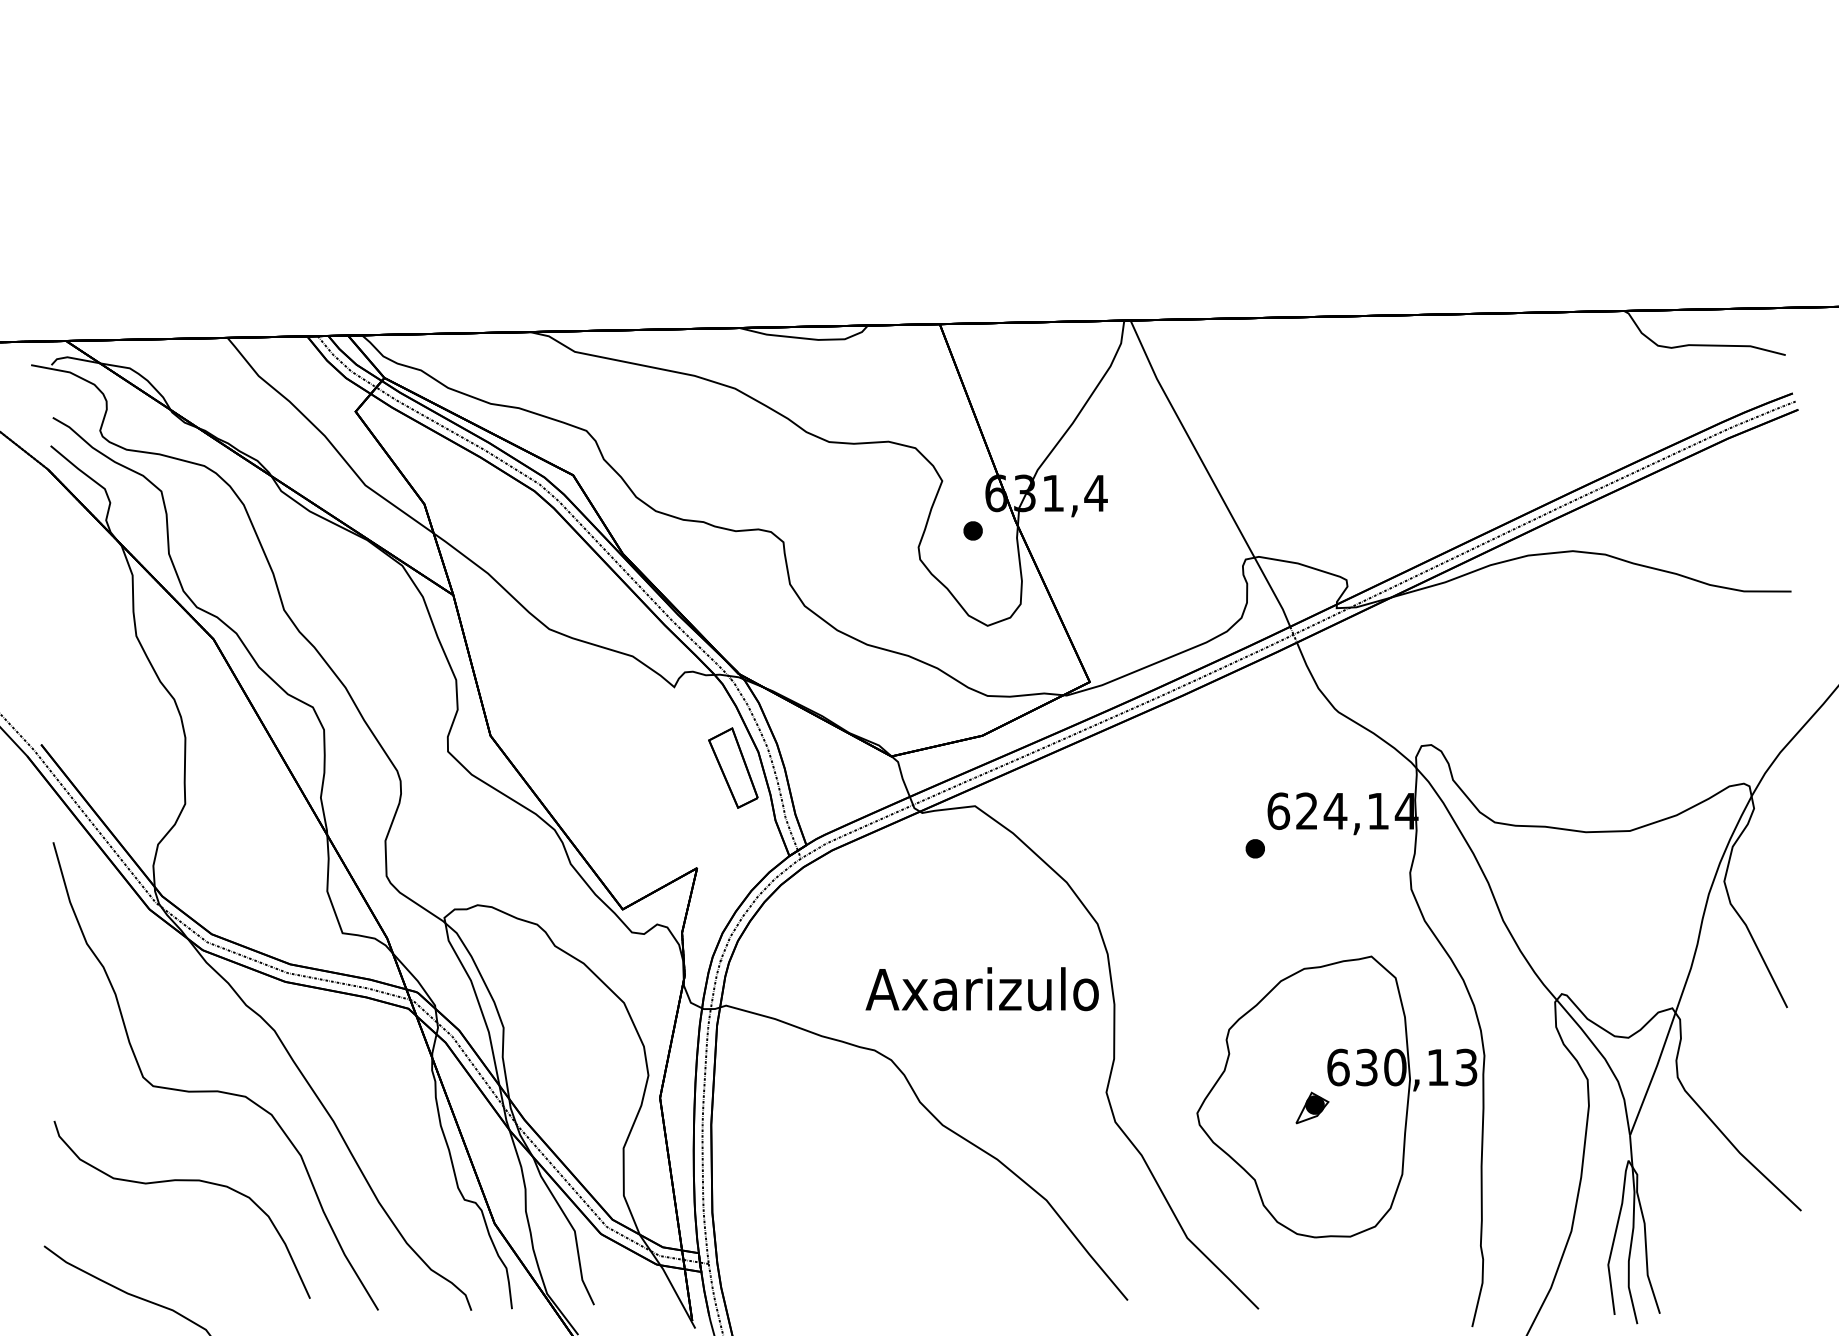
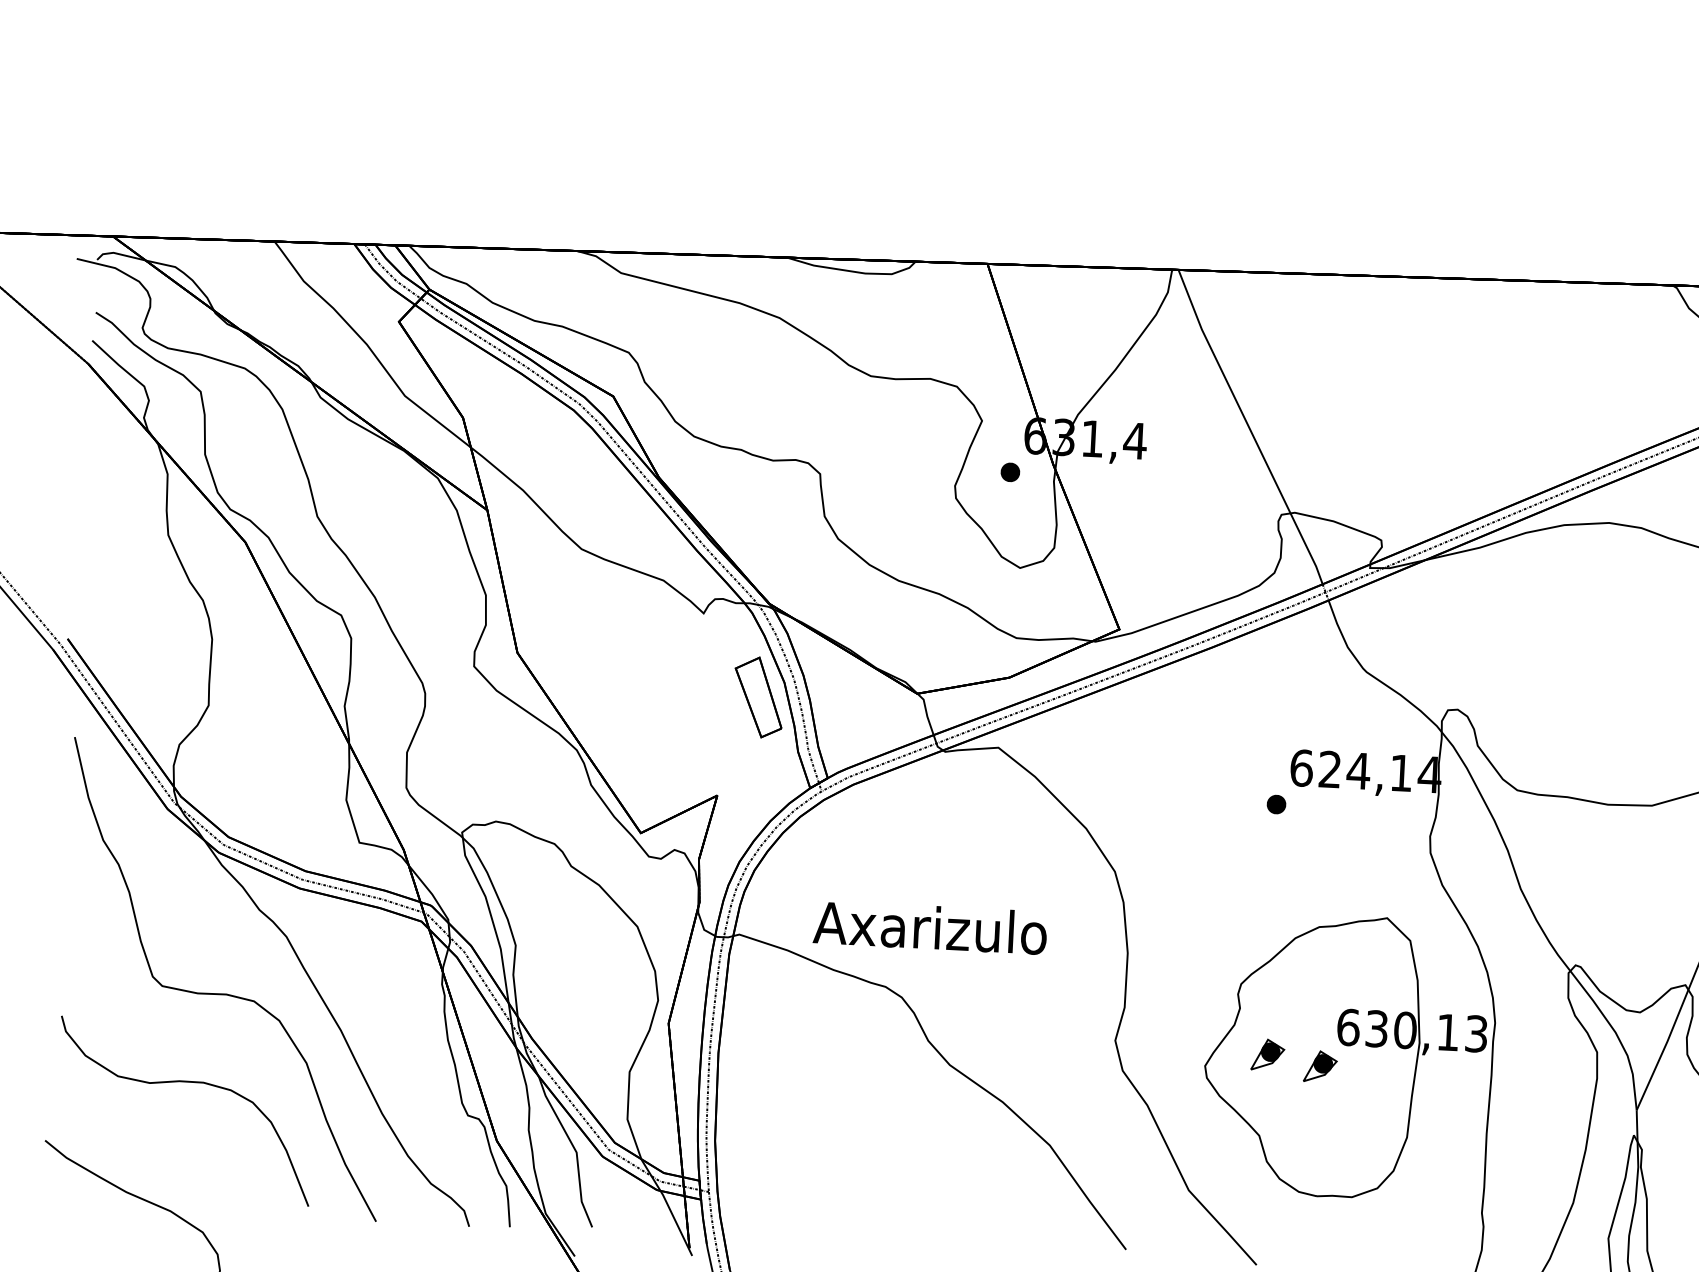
text: (981, 989) -> (929, 928), moved
part: (1259, 1098) -> (1268, 1054), added

